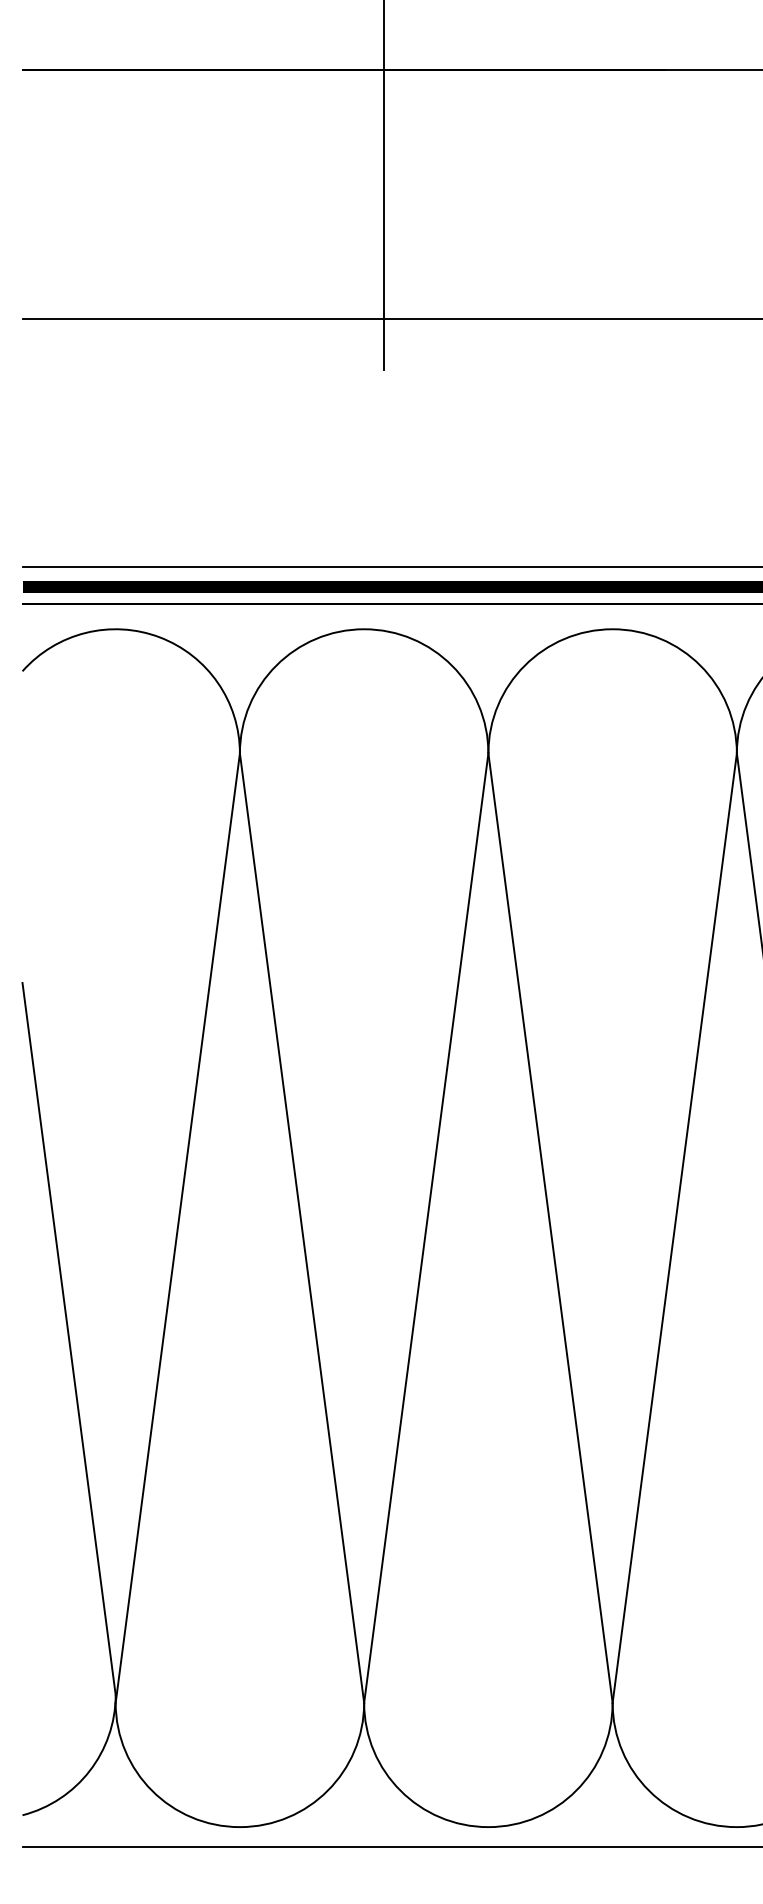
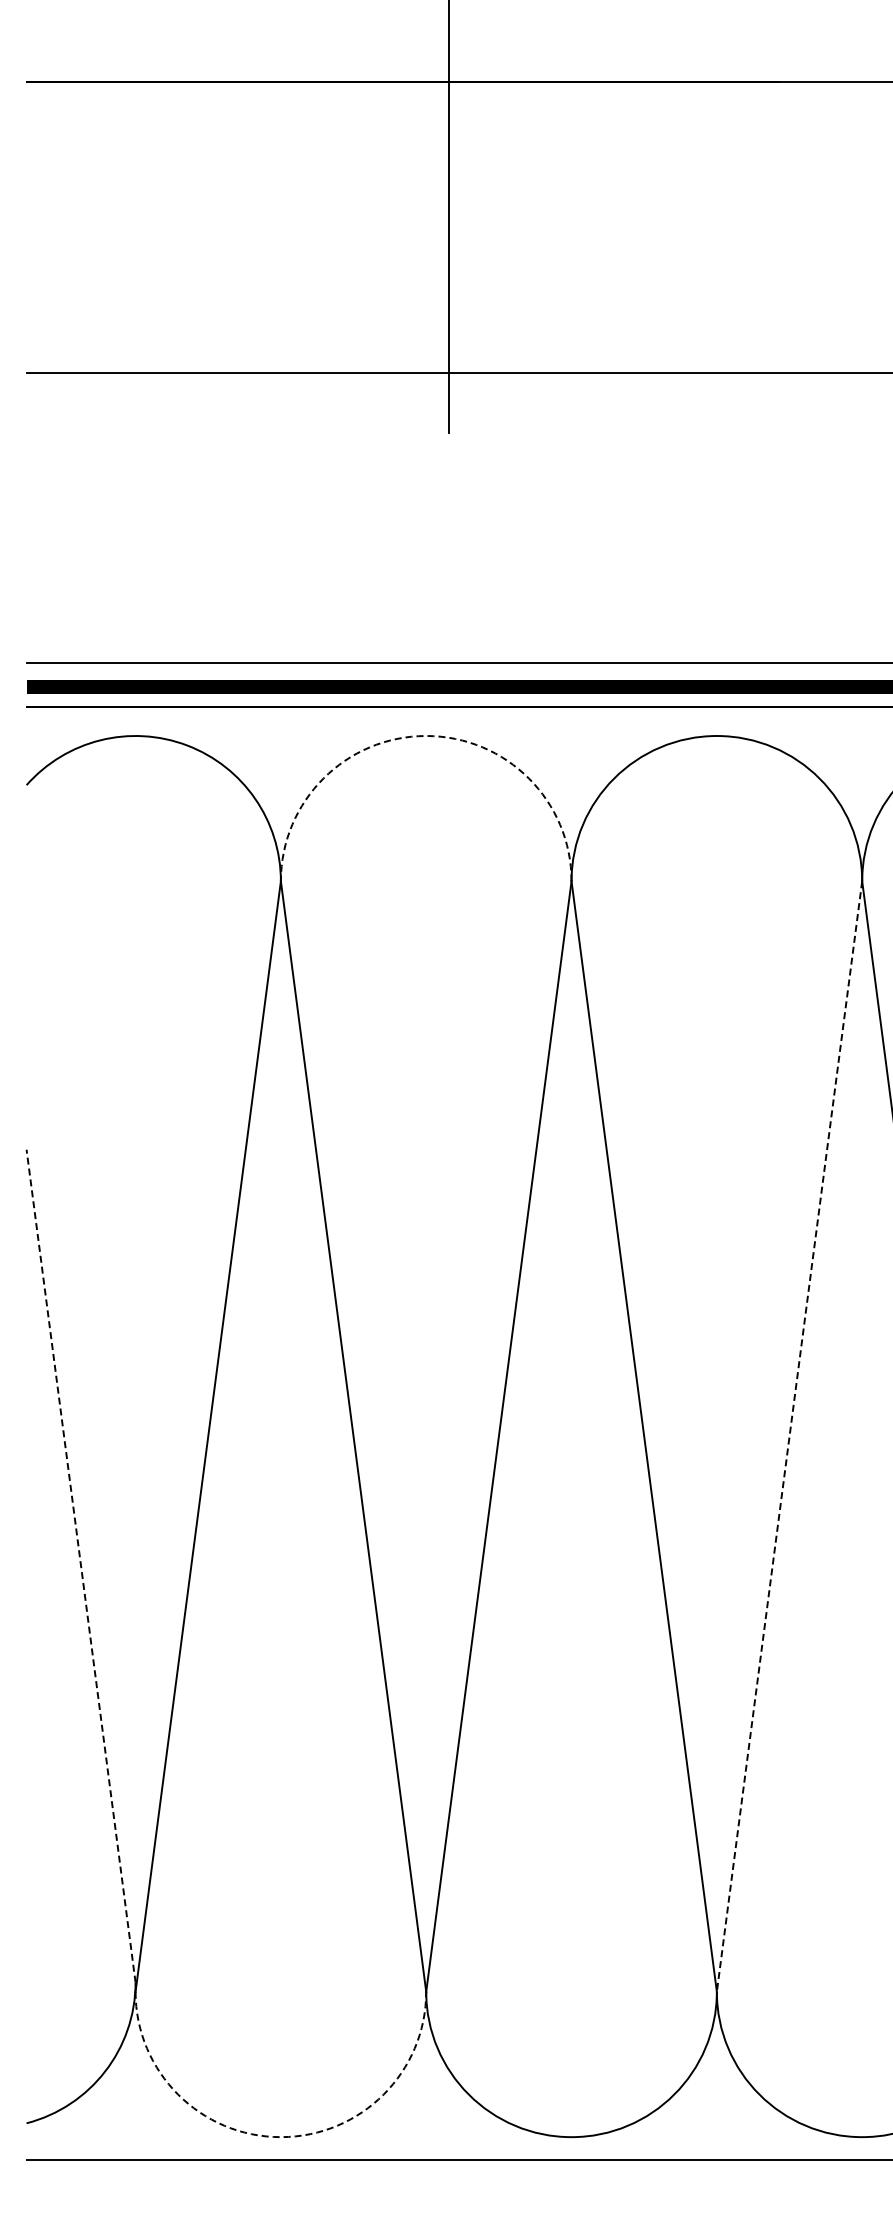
arc: (364, 629) -> (426, 736), solid -> dashed
line: (674, 1228) -> (789, 1436), solid -> dashed
line: (69, 1339) -> (81, 1566), solid -> dashed
arc: (239, 1827) -> (280, 2137), solid -> dashed

